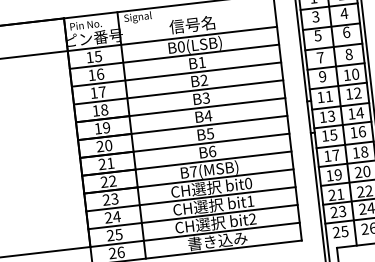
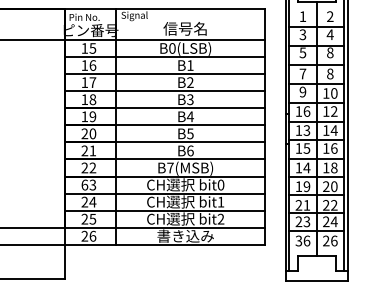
text: (346, 32) -> (330, 52), 6 -> 8
text: (328, 96) -> (306, 111), 11 -> 16
text: (335, 154) -> (306, 167), 17 -> 14
text: (106, 199) -> (84, 184), 23 -> 63
text: (340, 231) -> (302, 240), 25 -> 36

